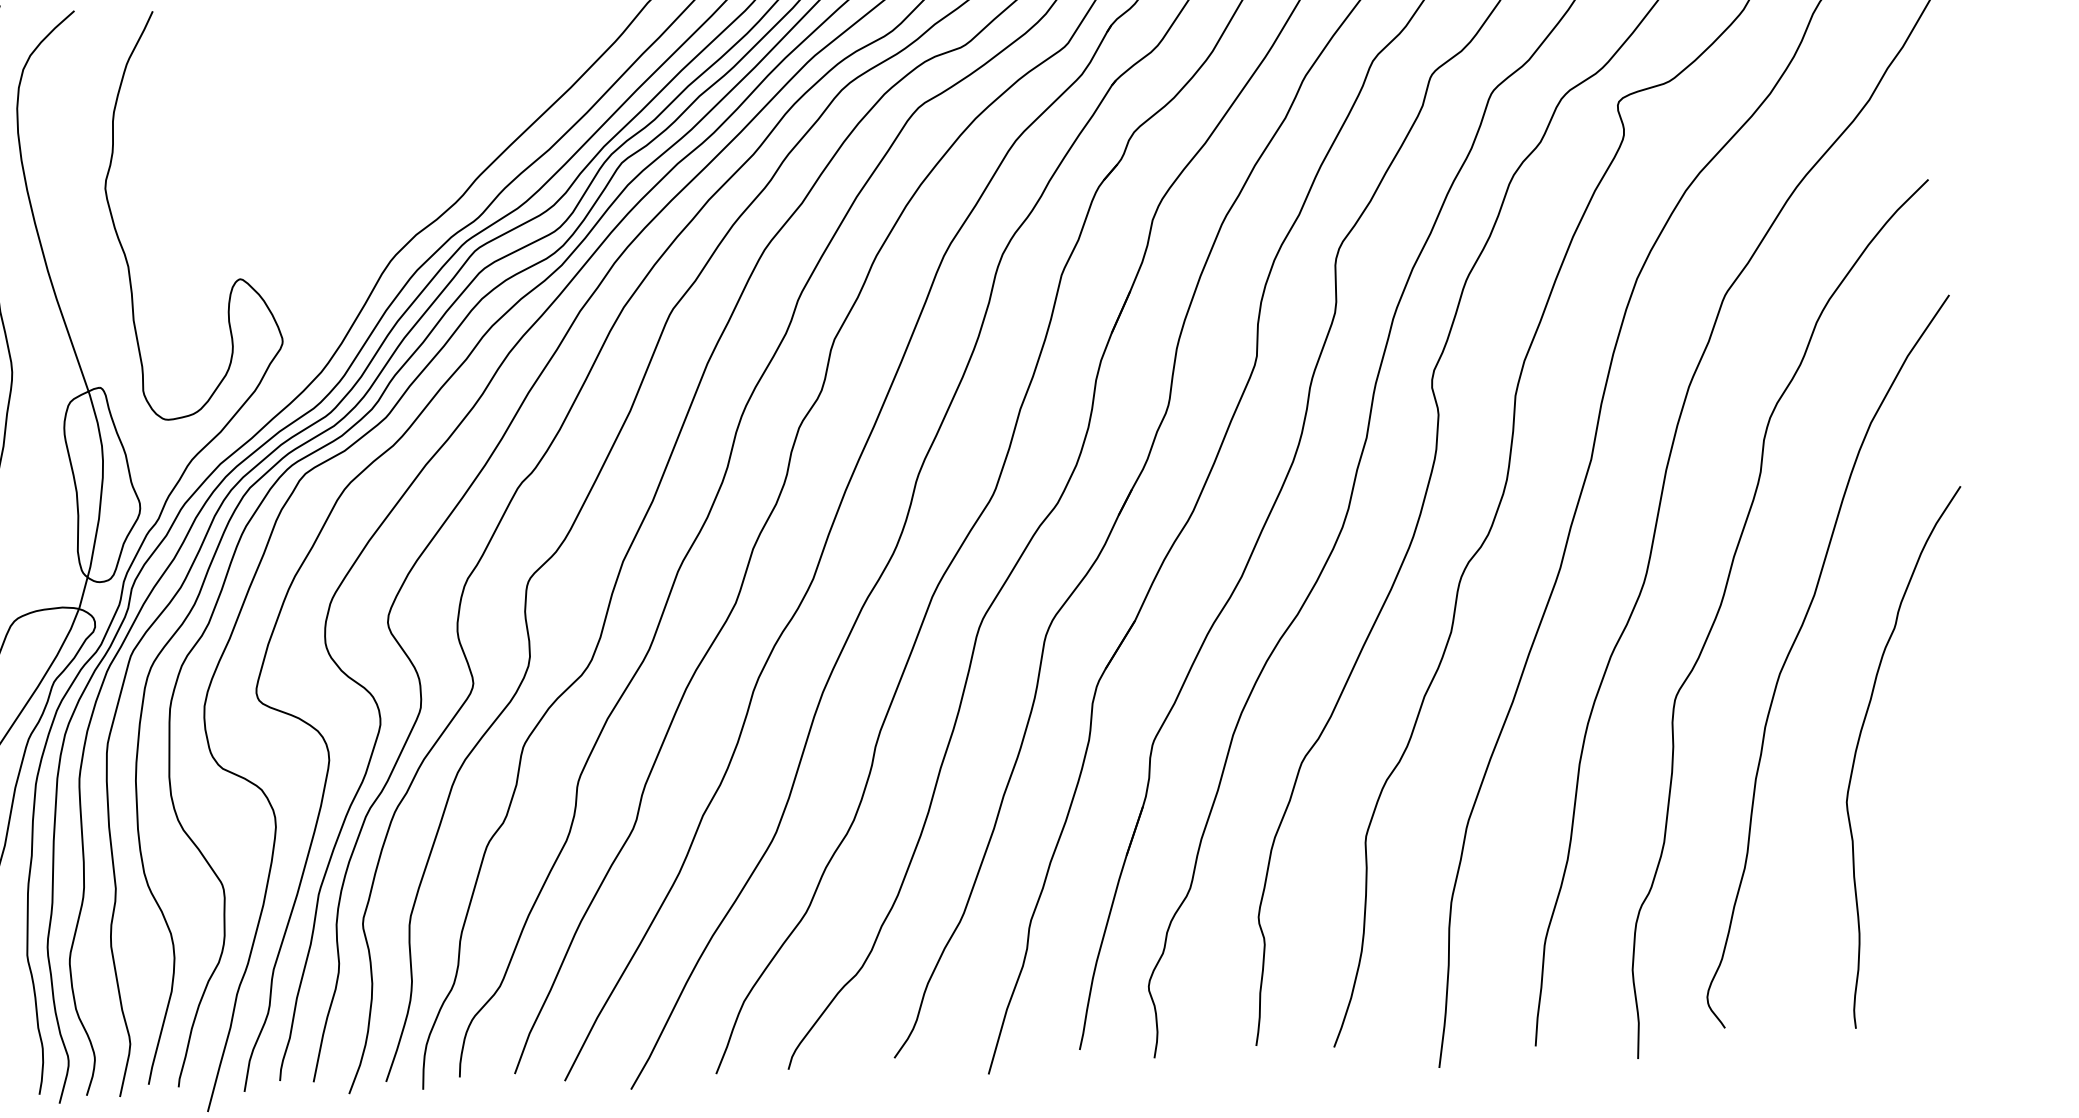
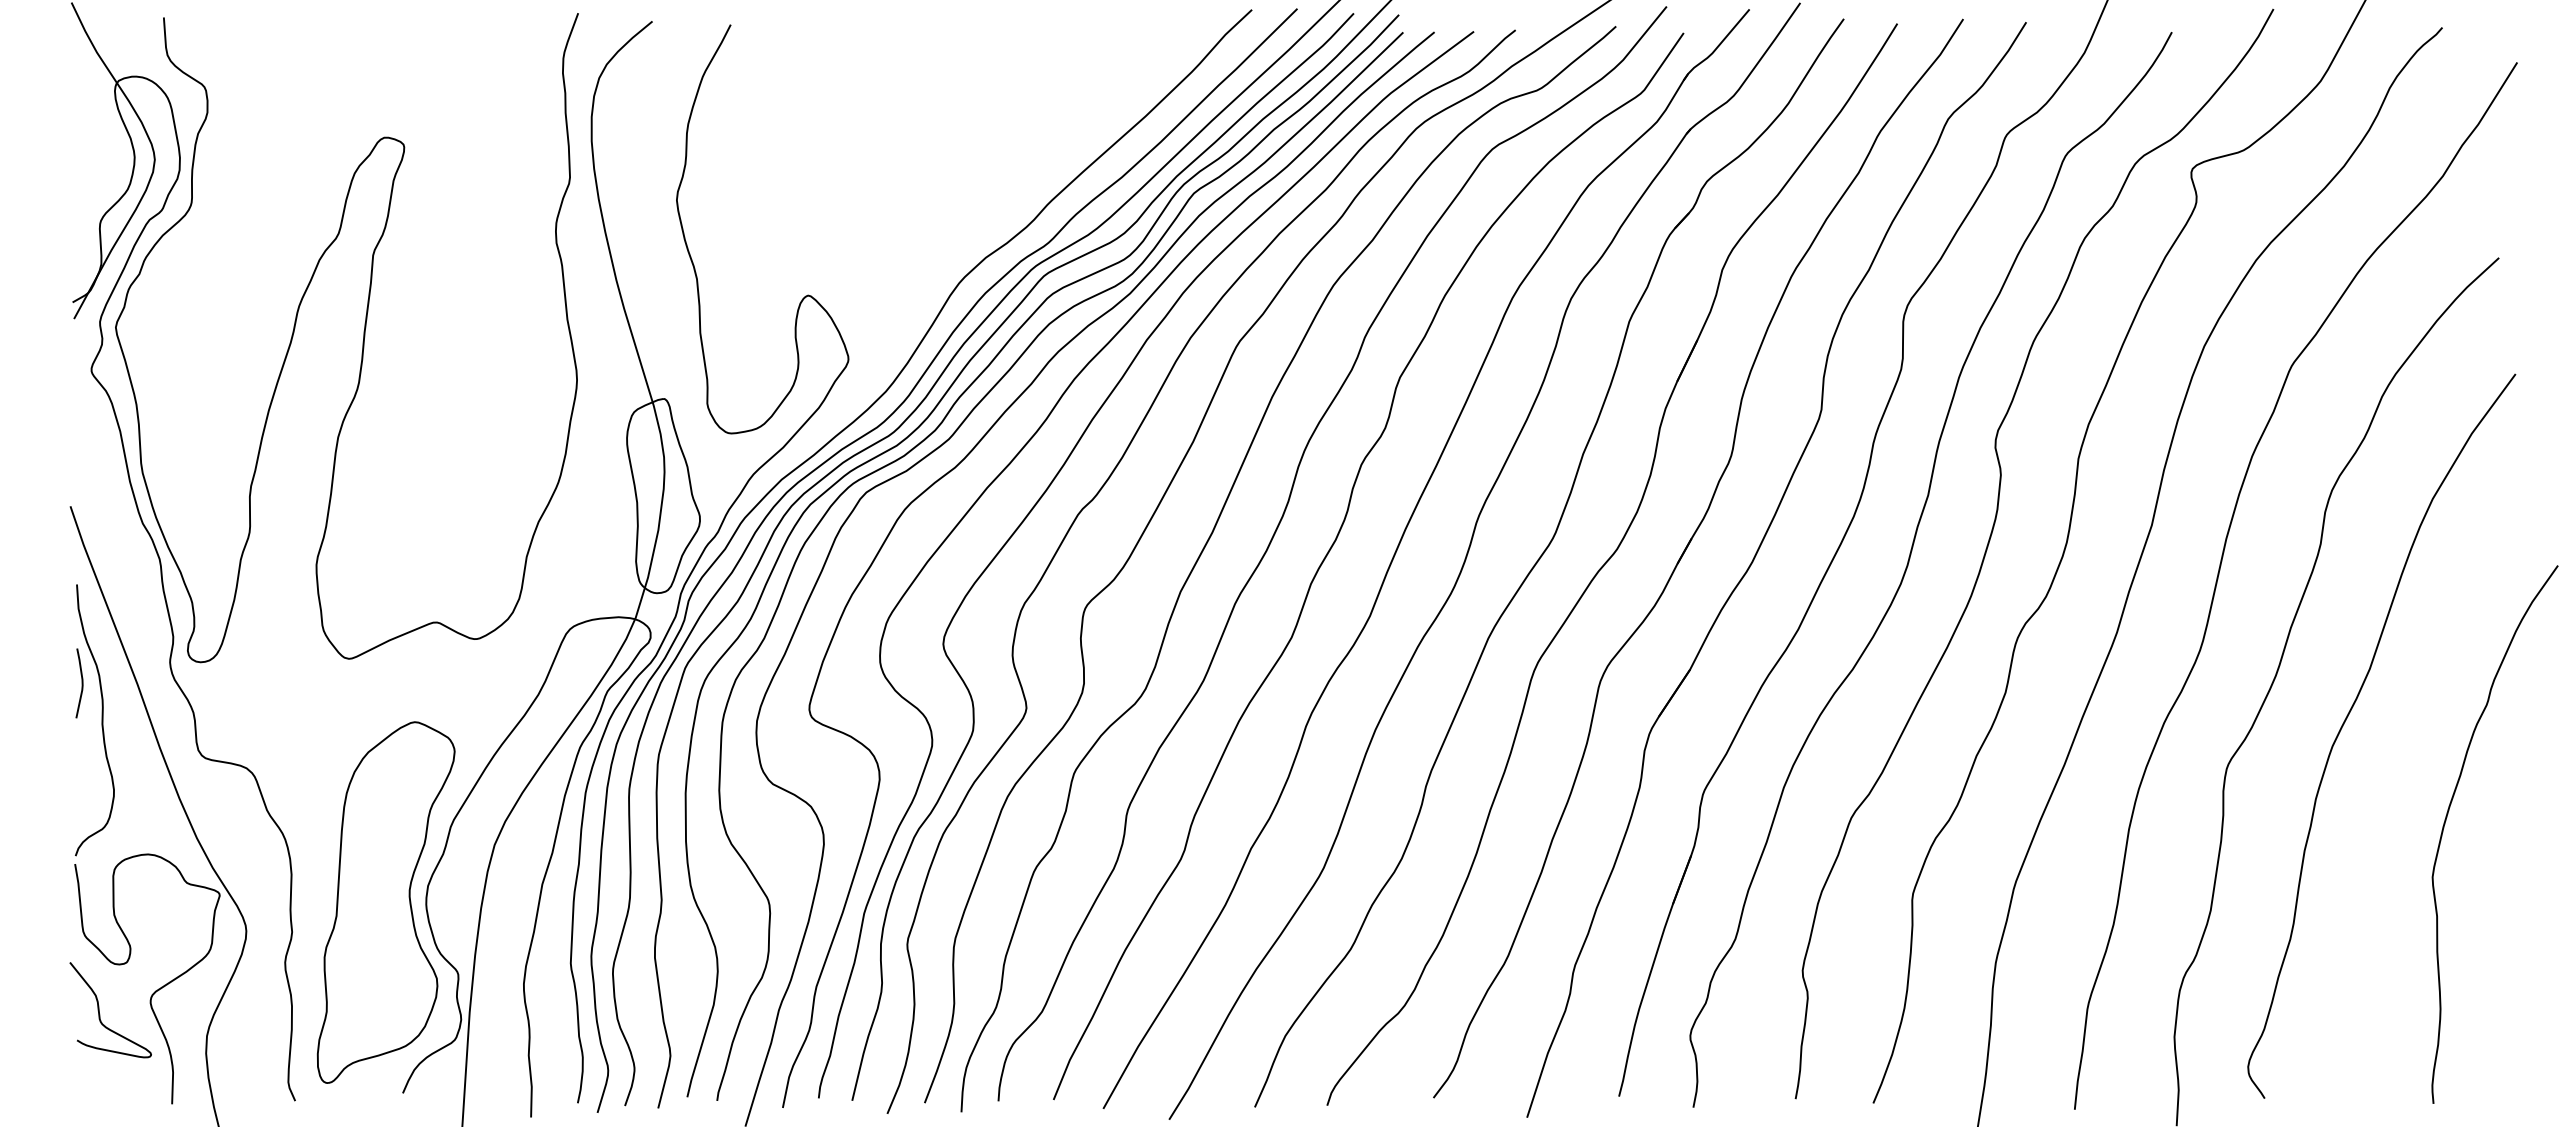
curve: (1858, 746) -> (2446, 821), moved

